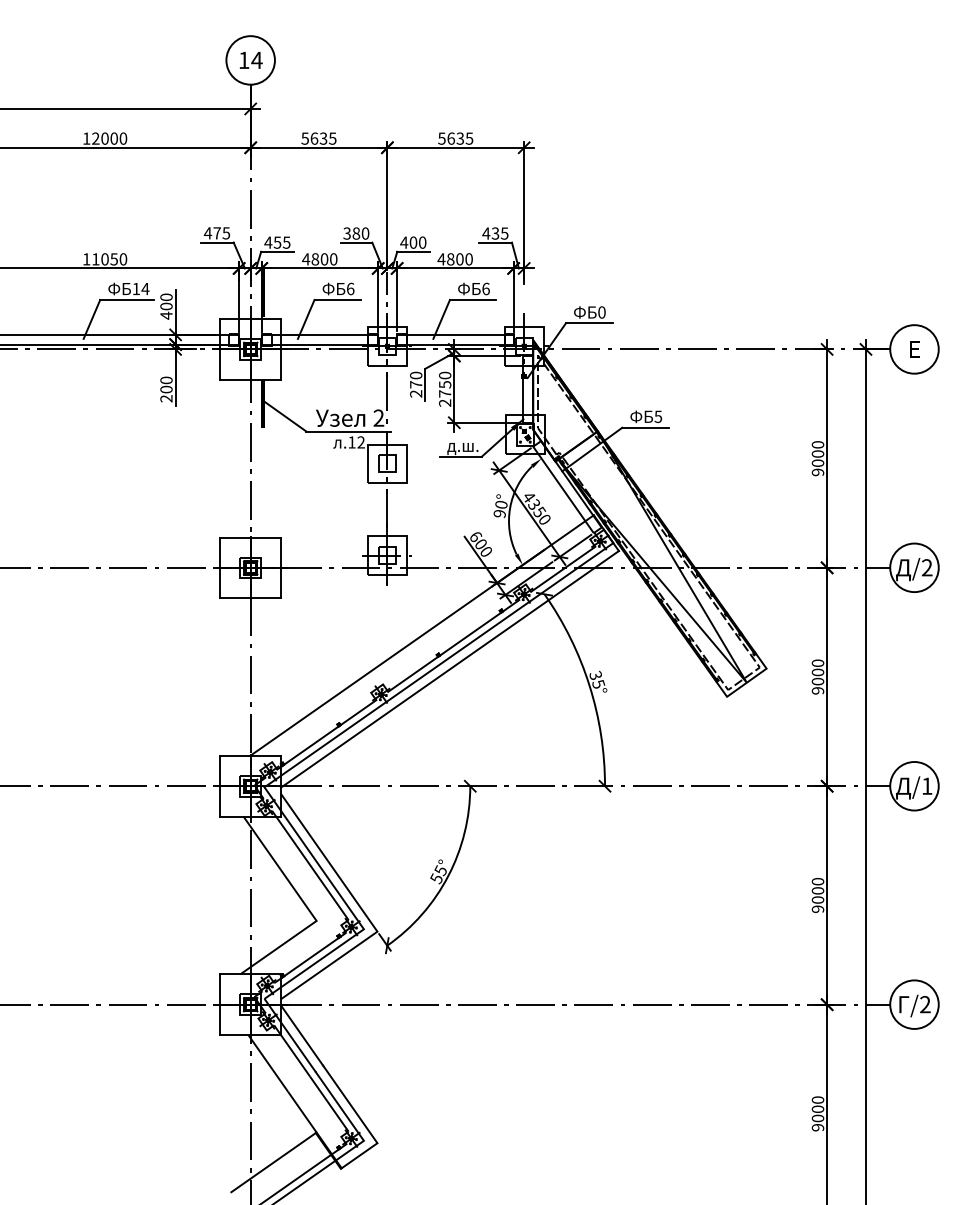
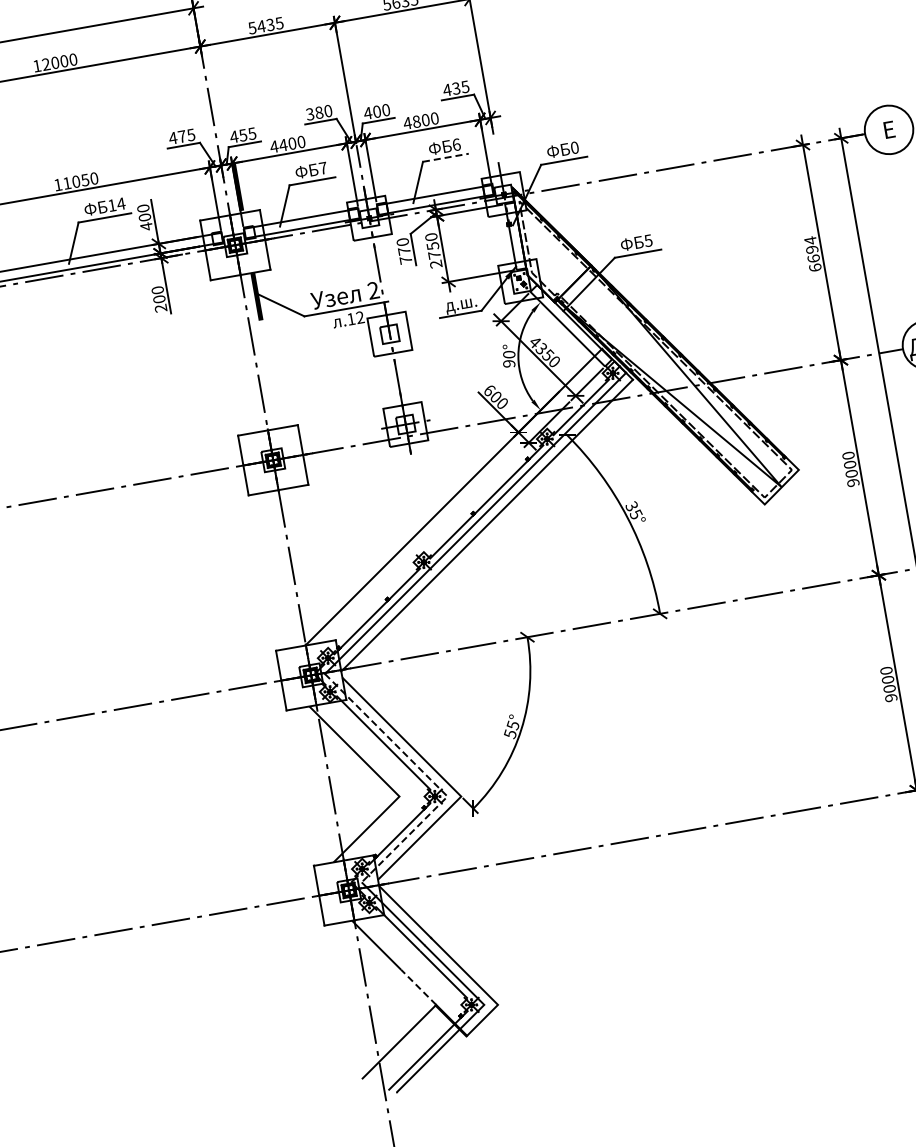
text: (314, 138) -> (261, 26), 5635 -> 5435
text: (315, 259) -> (283, 145), 4800 -> 4400
text: (350, 288) -> (323, 167), 6 -> 7
line: (473, 299) -> (446, 157), solid -> dashed
text: (416, 393) -> (406, 259), 270 -> 770
text: (817, 458) -> (812, 254), 9000 -> 6694
line: (349, 908) -> (429, 778), solid -> dashed
line: (302, 1112) -> (418, 987), solid -> dashed

